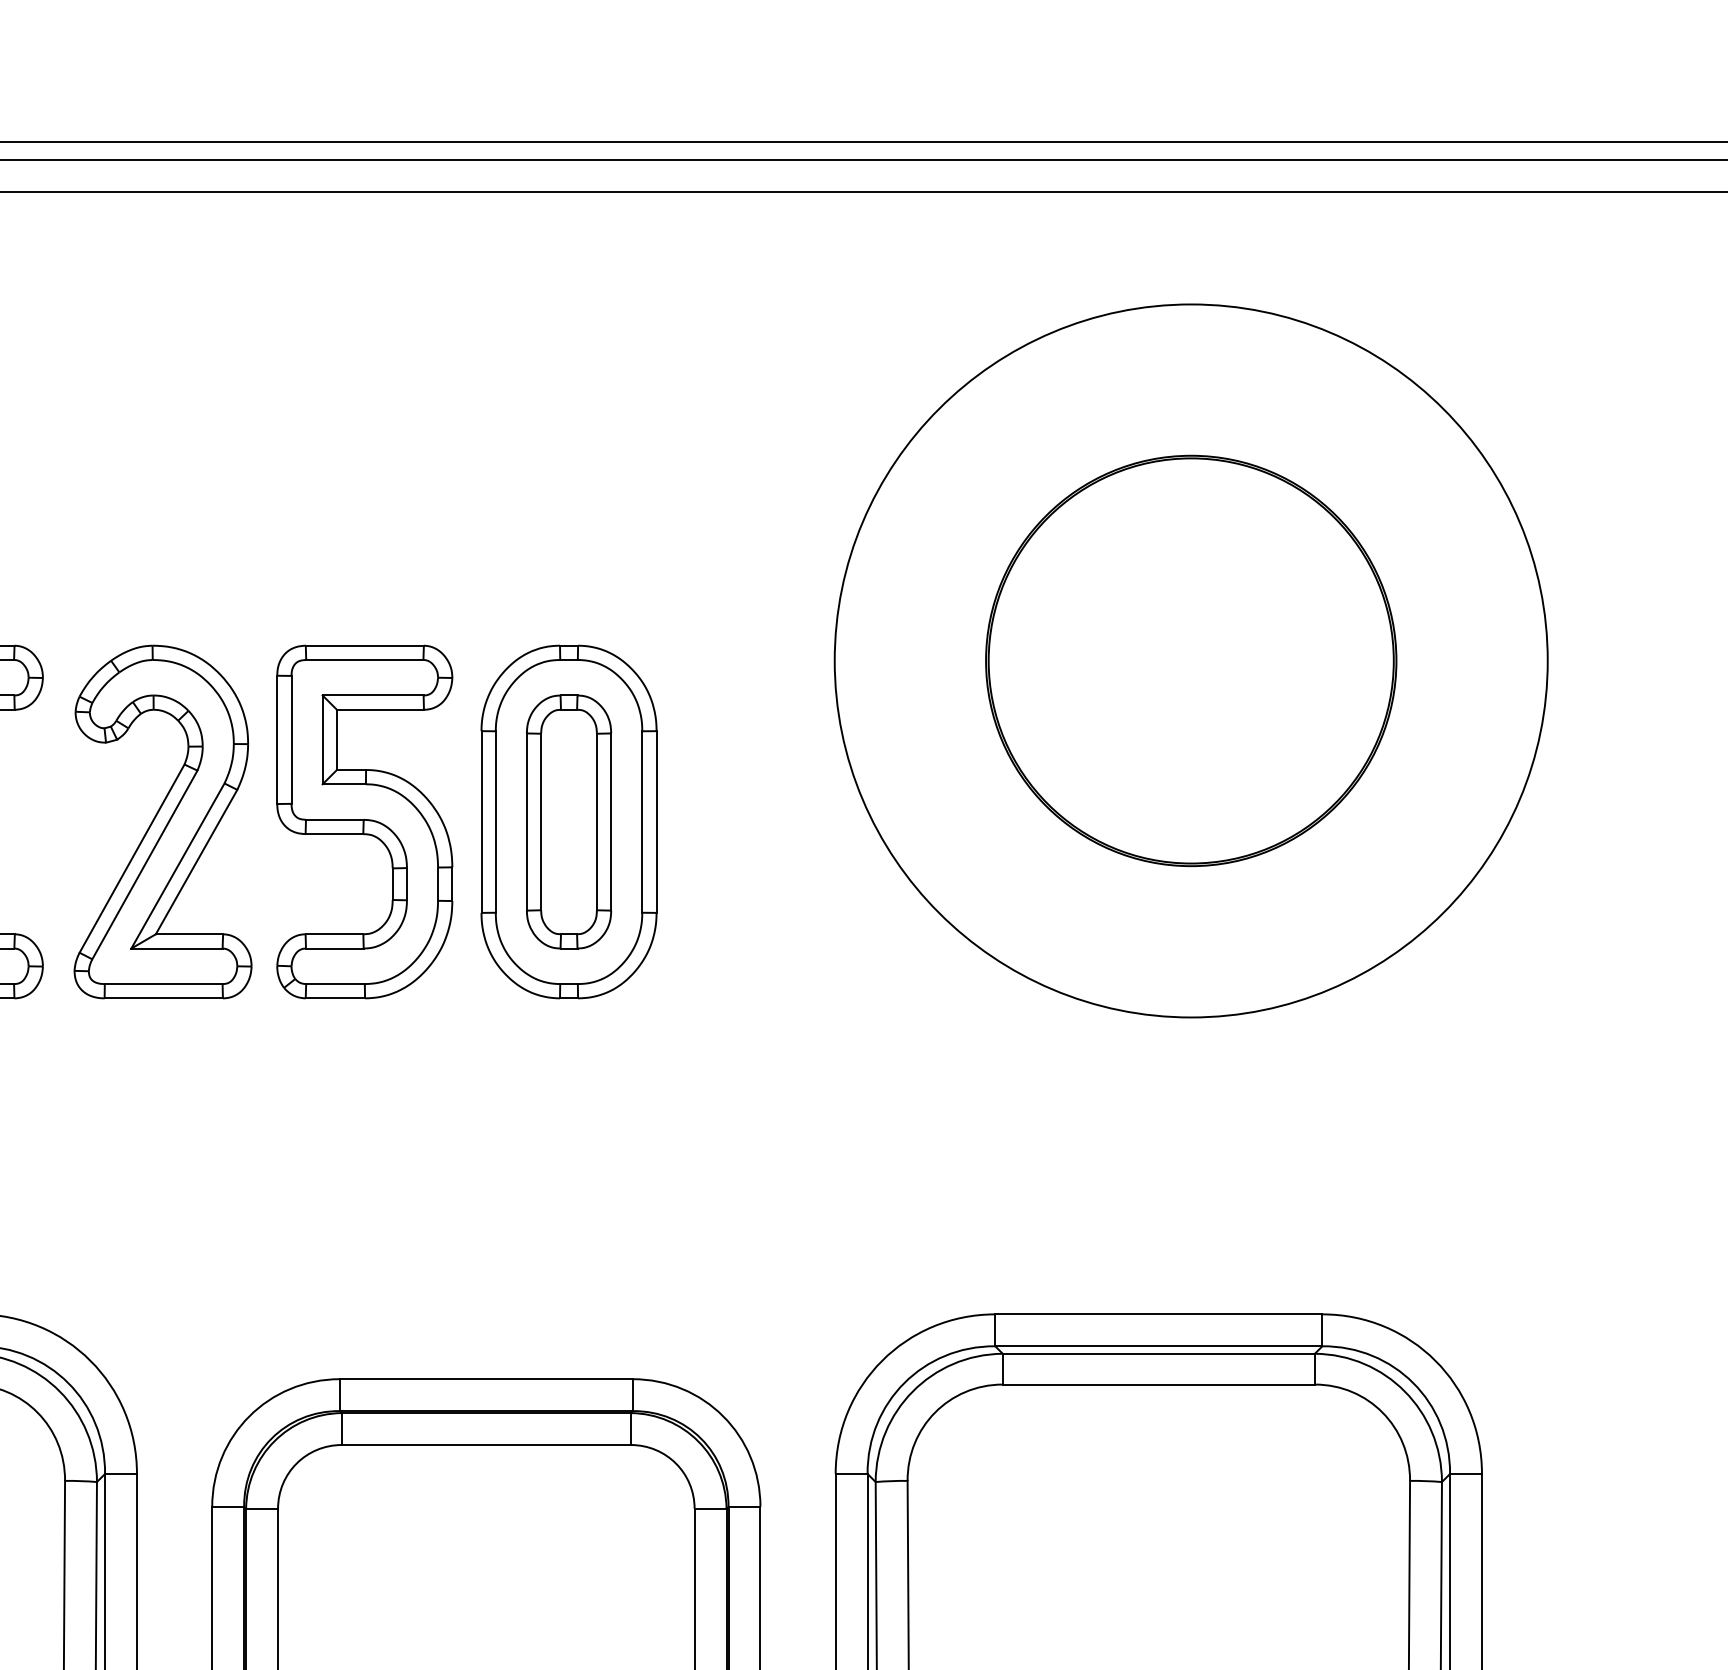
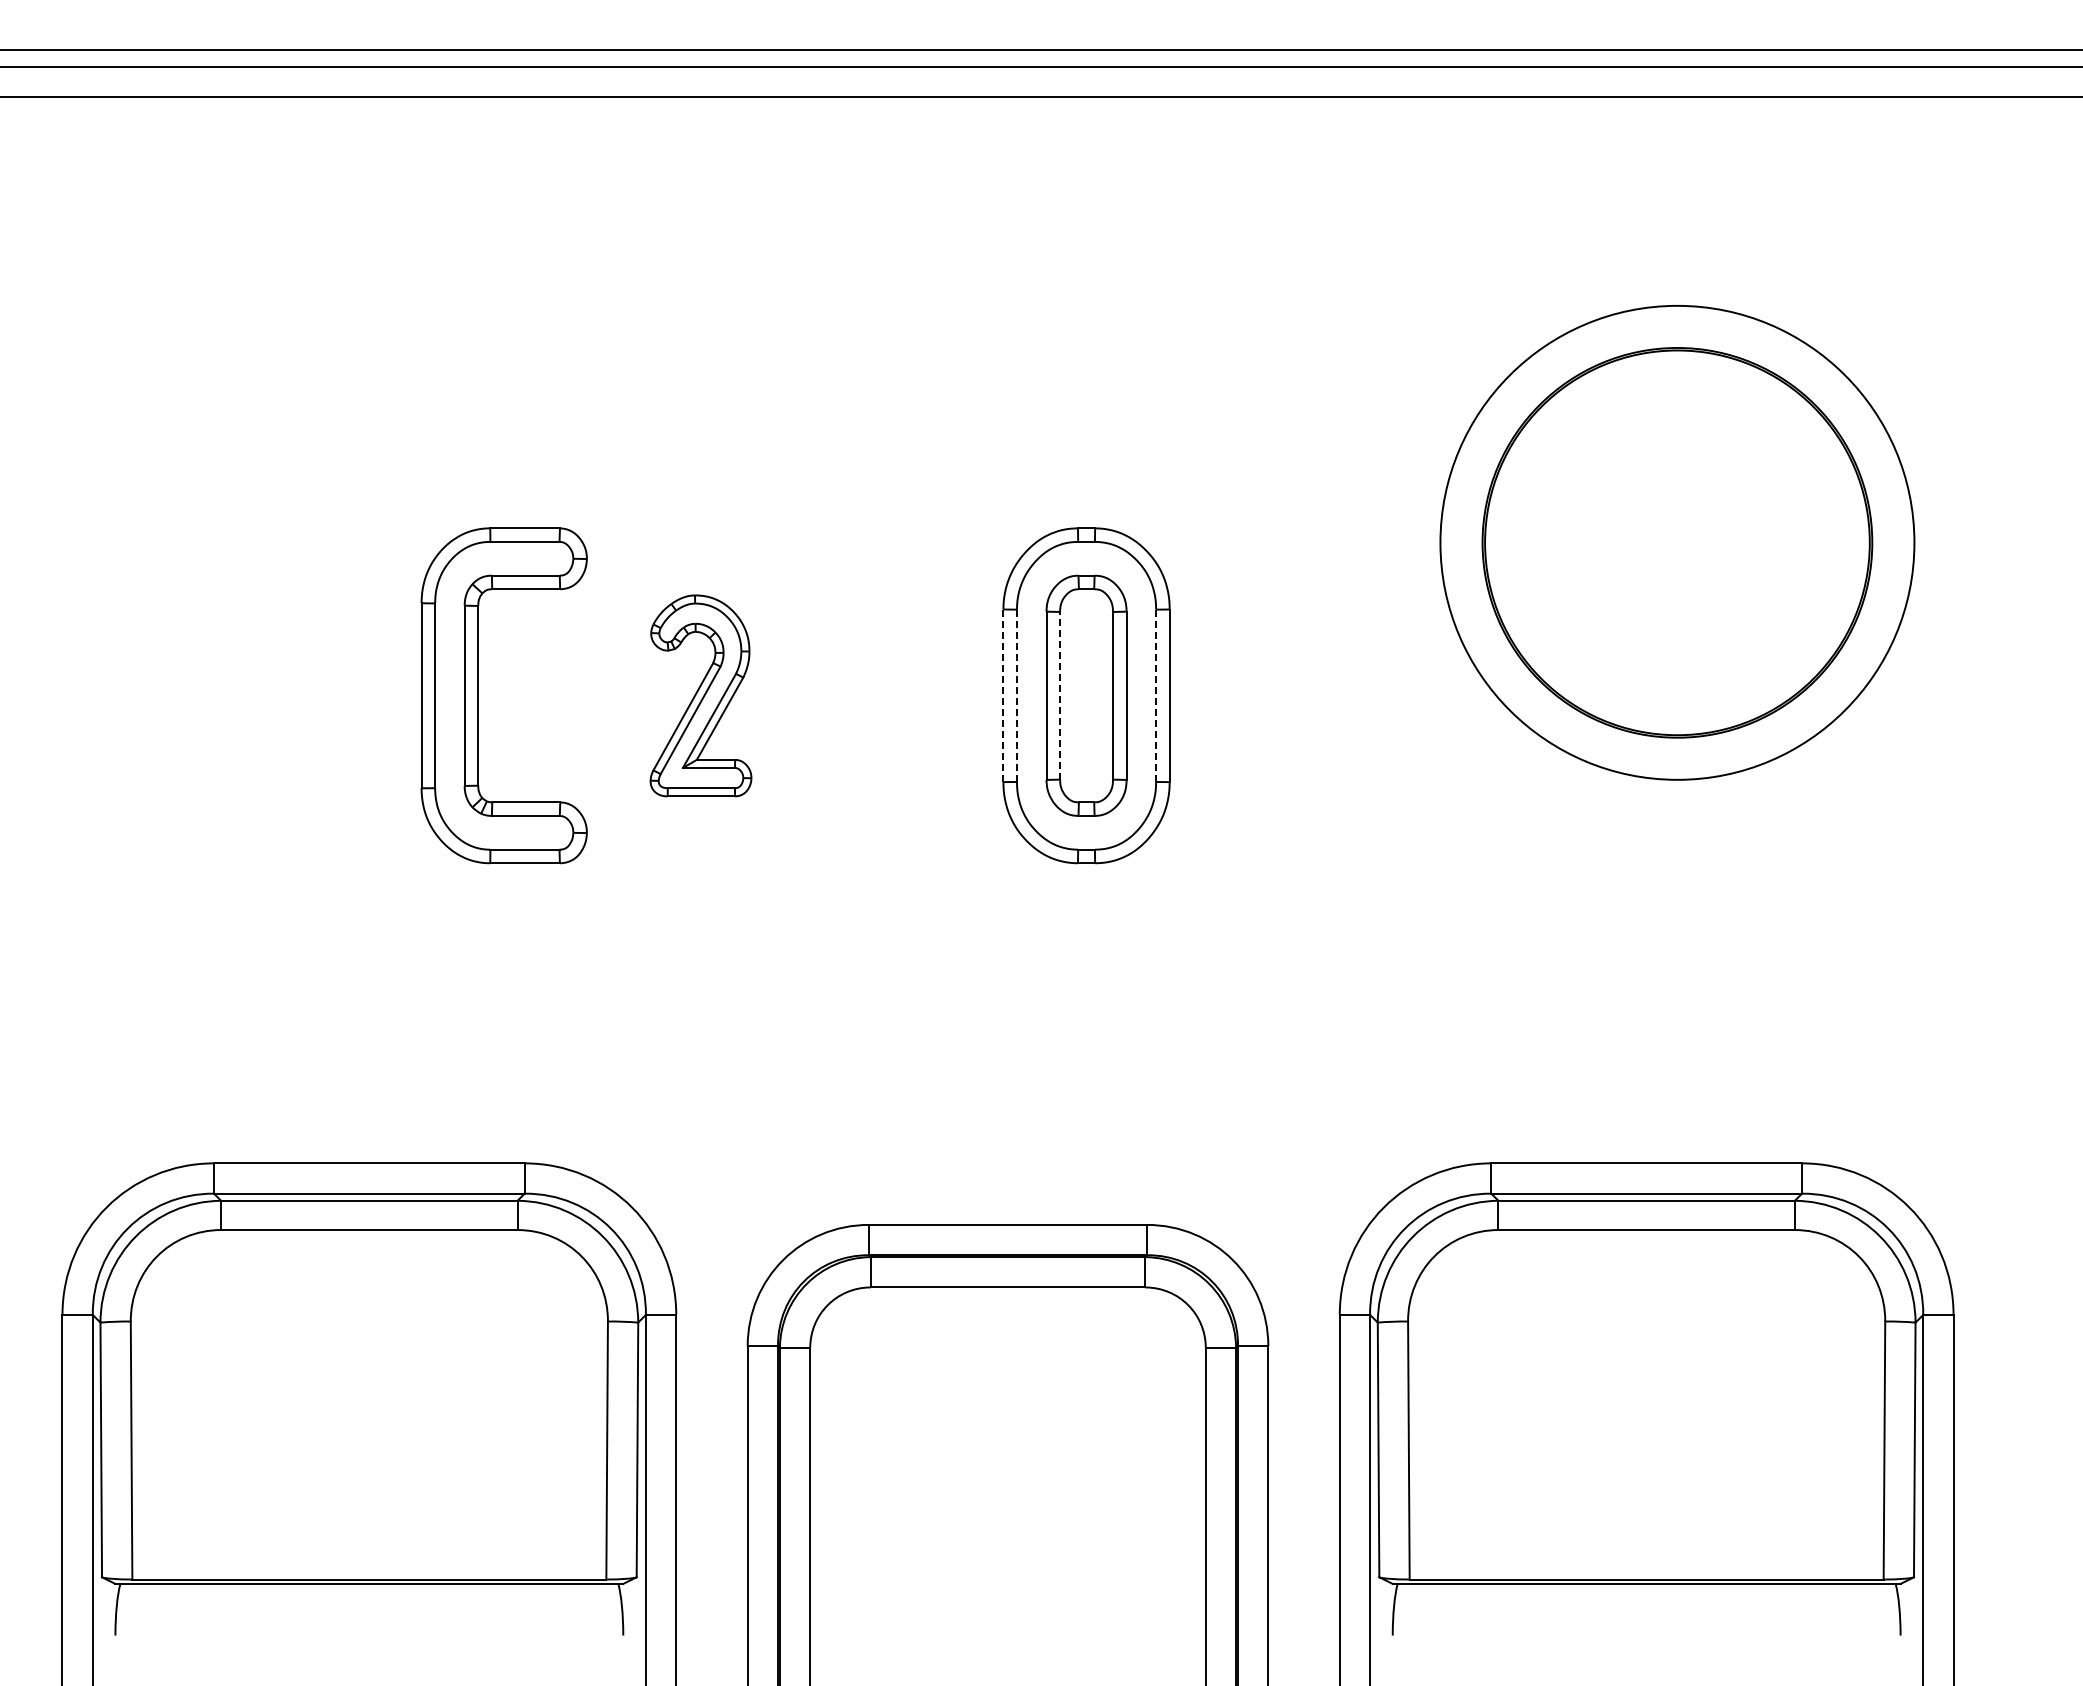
circle: (1191, 660) -> (1677, 542), size x0.7
part: (162, 821) -> (700, 695), size x0.6
part: (364, 821) -> (892, 695), removed
line: (495, 821) -> (1016, 695), solid -> dashed
line: (541, 821) -> (1060, 695), solid -> dashed
line: (481, 822) -> (1003, 696), solid -> dashed
line: (642, 822) -> (1156, 696), solid -> dashed

